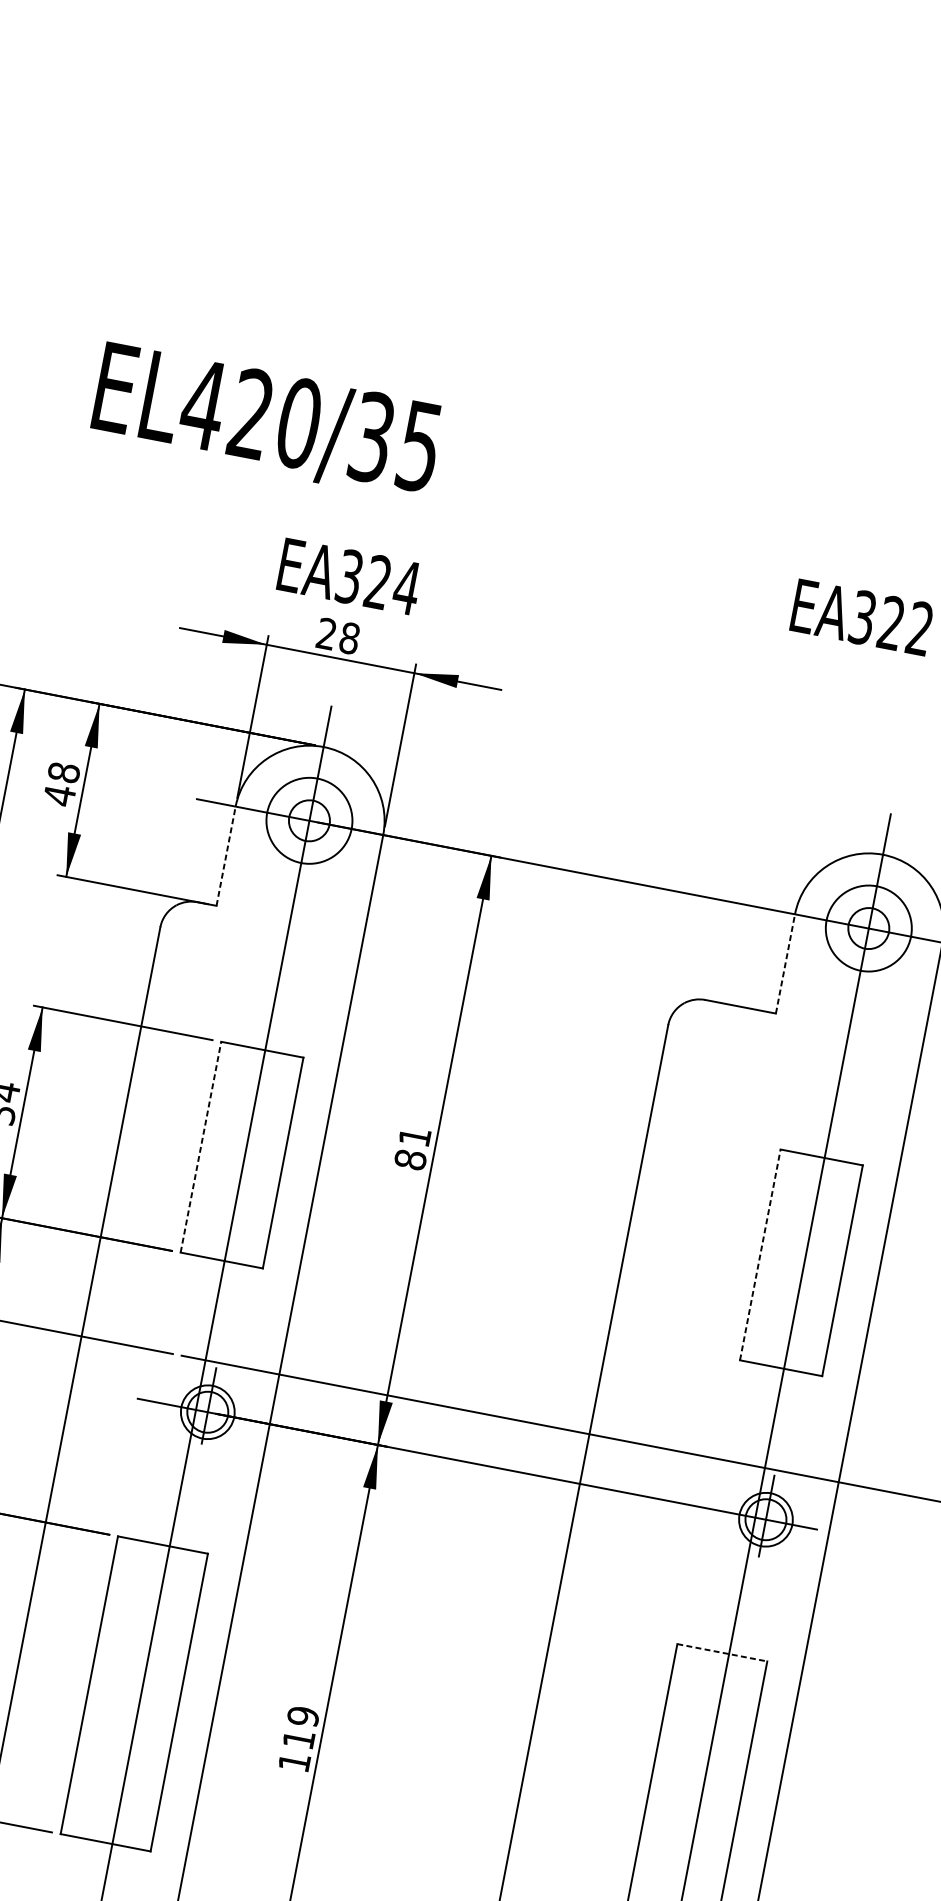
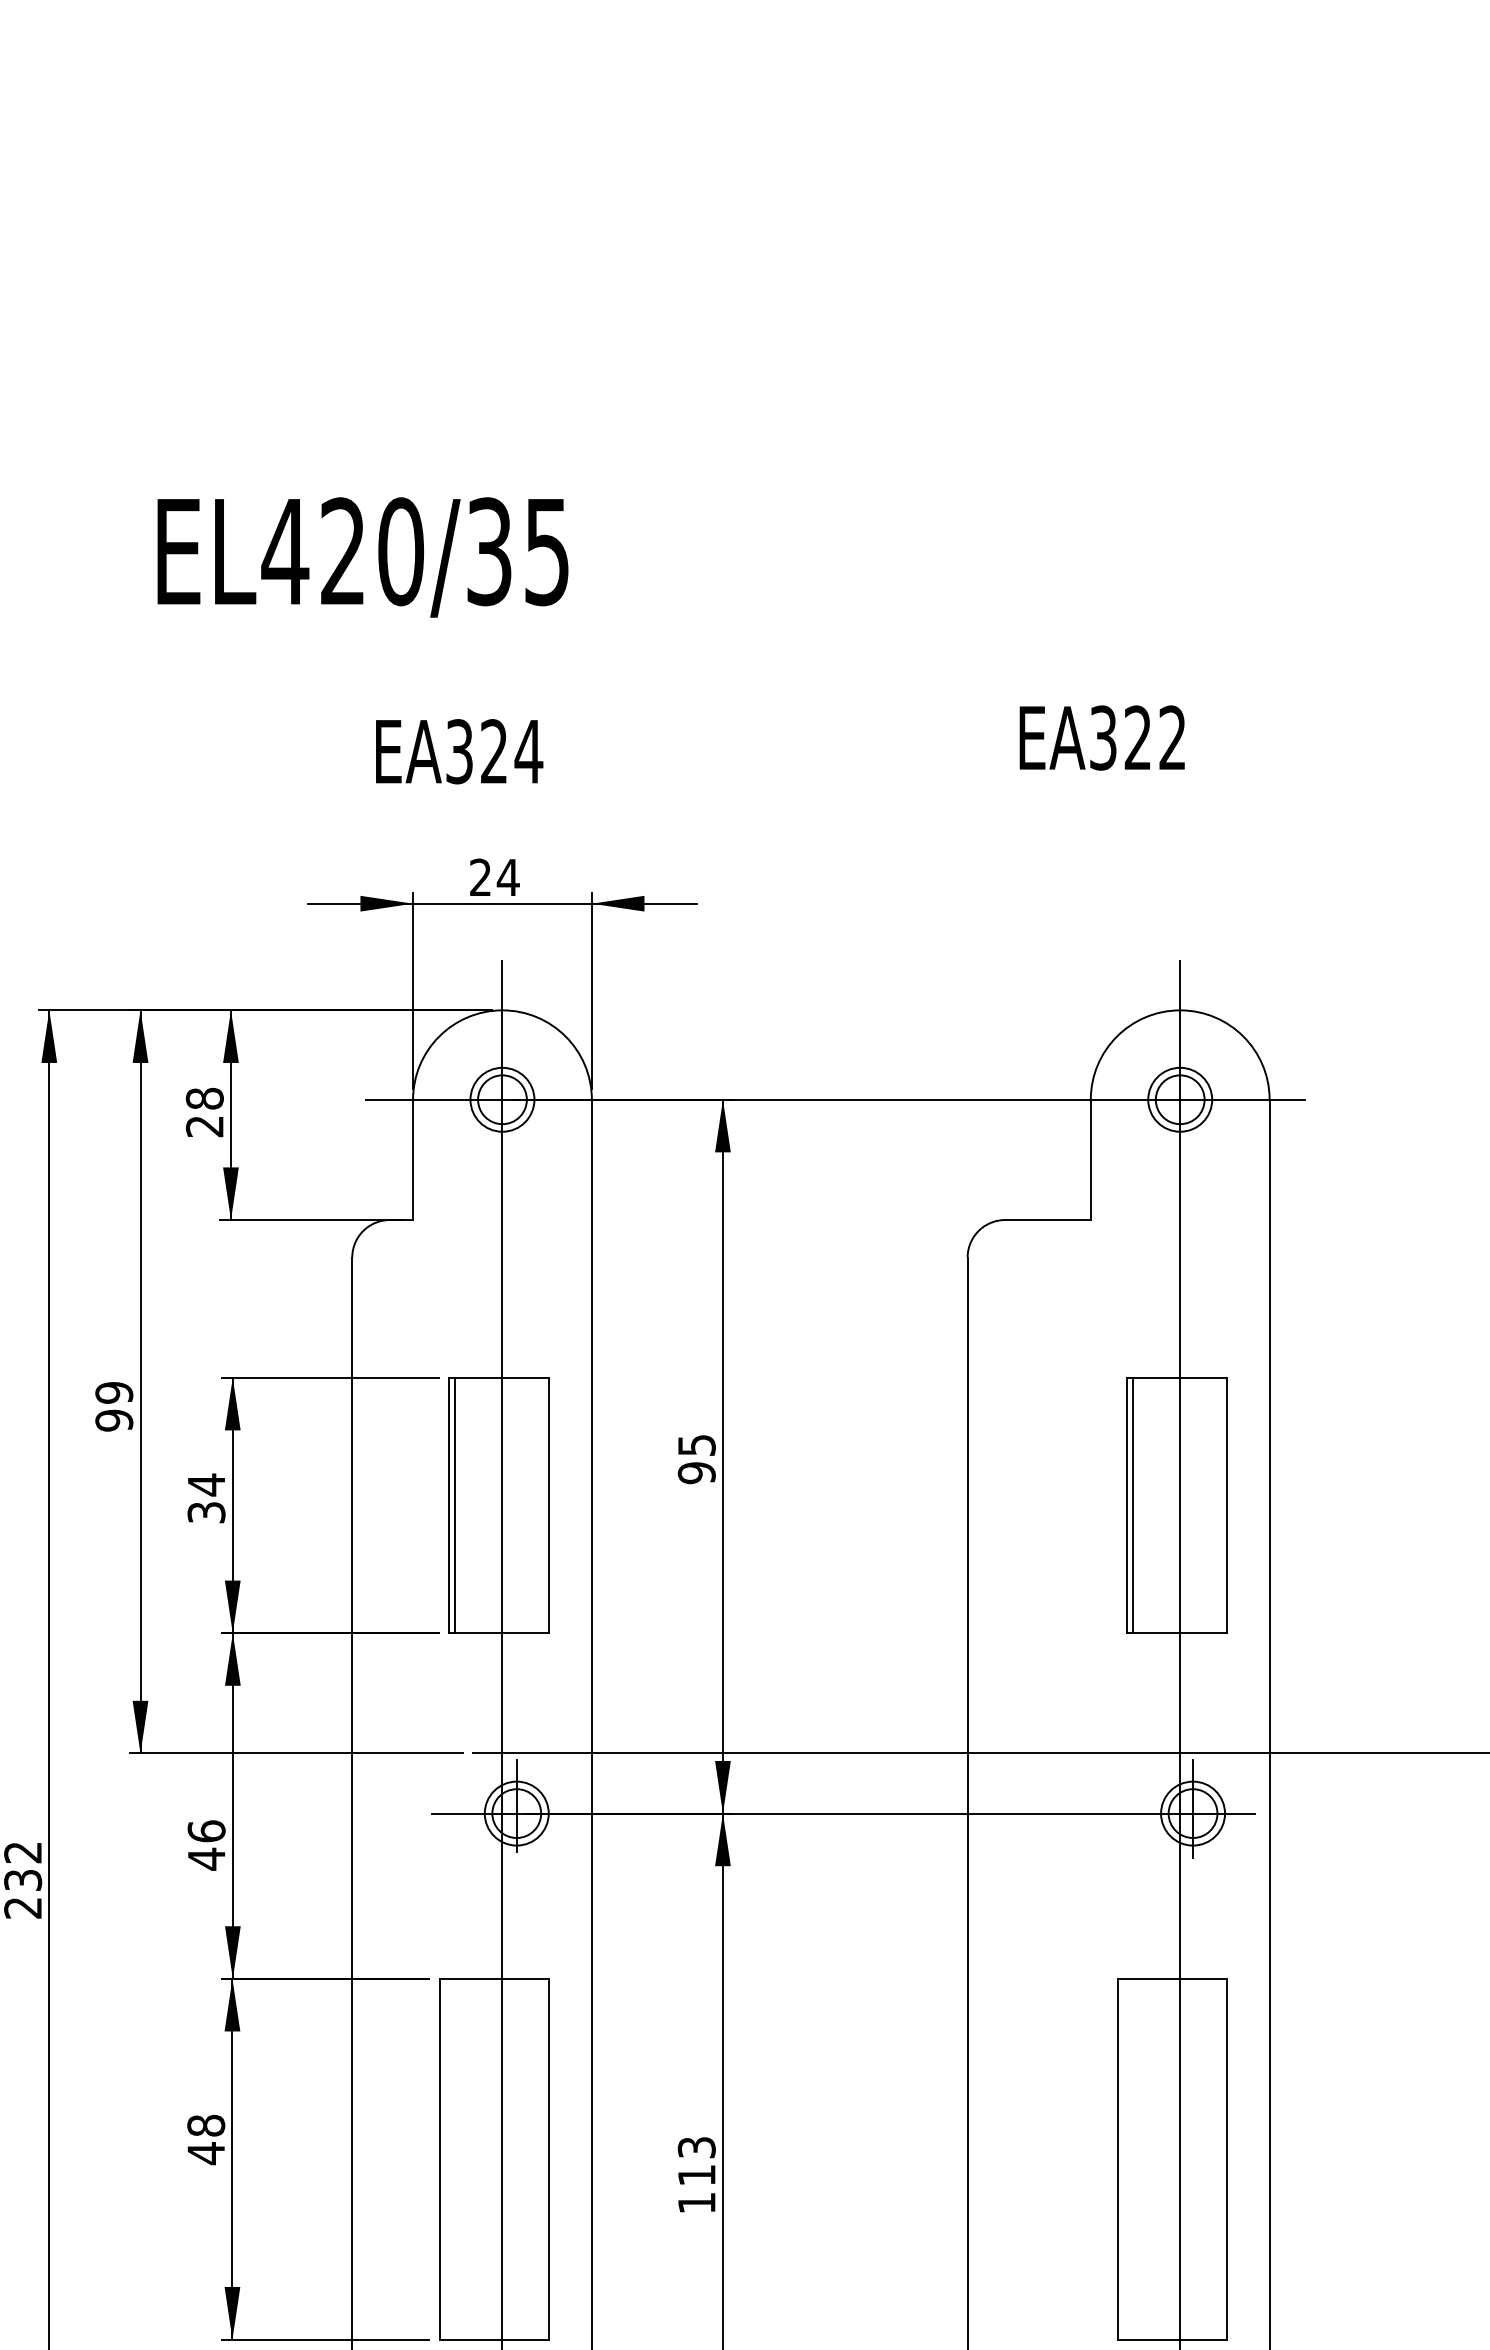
text: (266, 422) -> (362, 557), moved
text: (349, 576) -> (459, 751), moved
text: (348, 638) -> (507, 877), 28 -> 24
text: (59, 795) -> (204, 1126), 48 -> 28
circle: (309, 820) -> (502, 1099), size x0.62
line: (226, 855) -> (413, 1159), dashed -> solid
circle: (869, 928) -> (1180, 1099), size x0.62
line: (785, 963) -> (1090, 1159), dashed -> solid
line: (201, 1147) -> (449, 1505), dashed -> solid
line: (205, 1148) -> (454, 1505), added
text: (412, 1148) -> (696, 1459), 81 -> 95
line: (760, 1254) -> (1126, 1505), dashed -> solid
line: (764, 1255) -> (1132, 1505), added
line: (722, 1652) -> (1172, 1978), dashed -> solid
text: (303, 1716) -> (696, 2147), 119 -> 113

